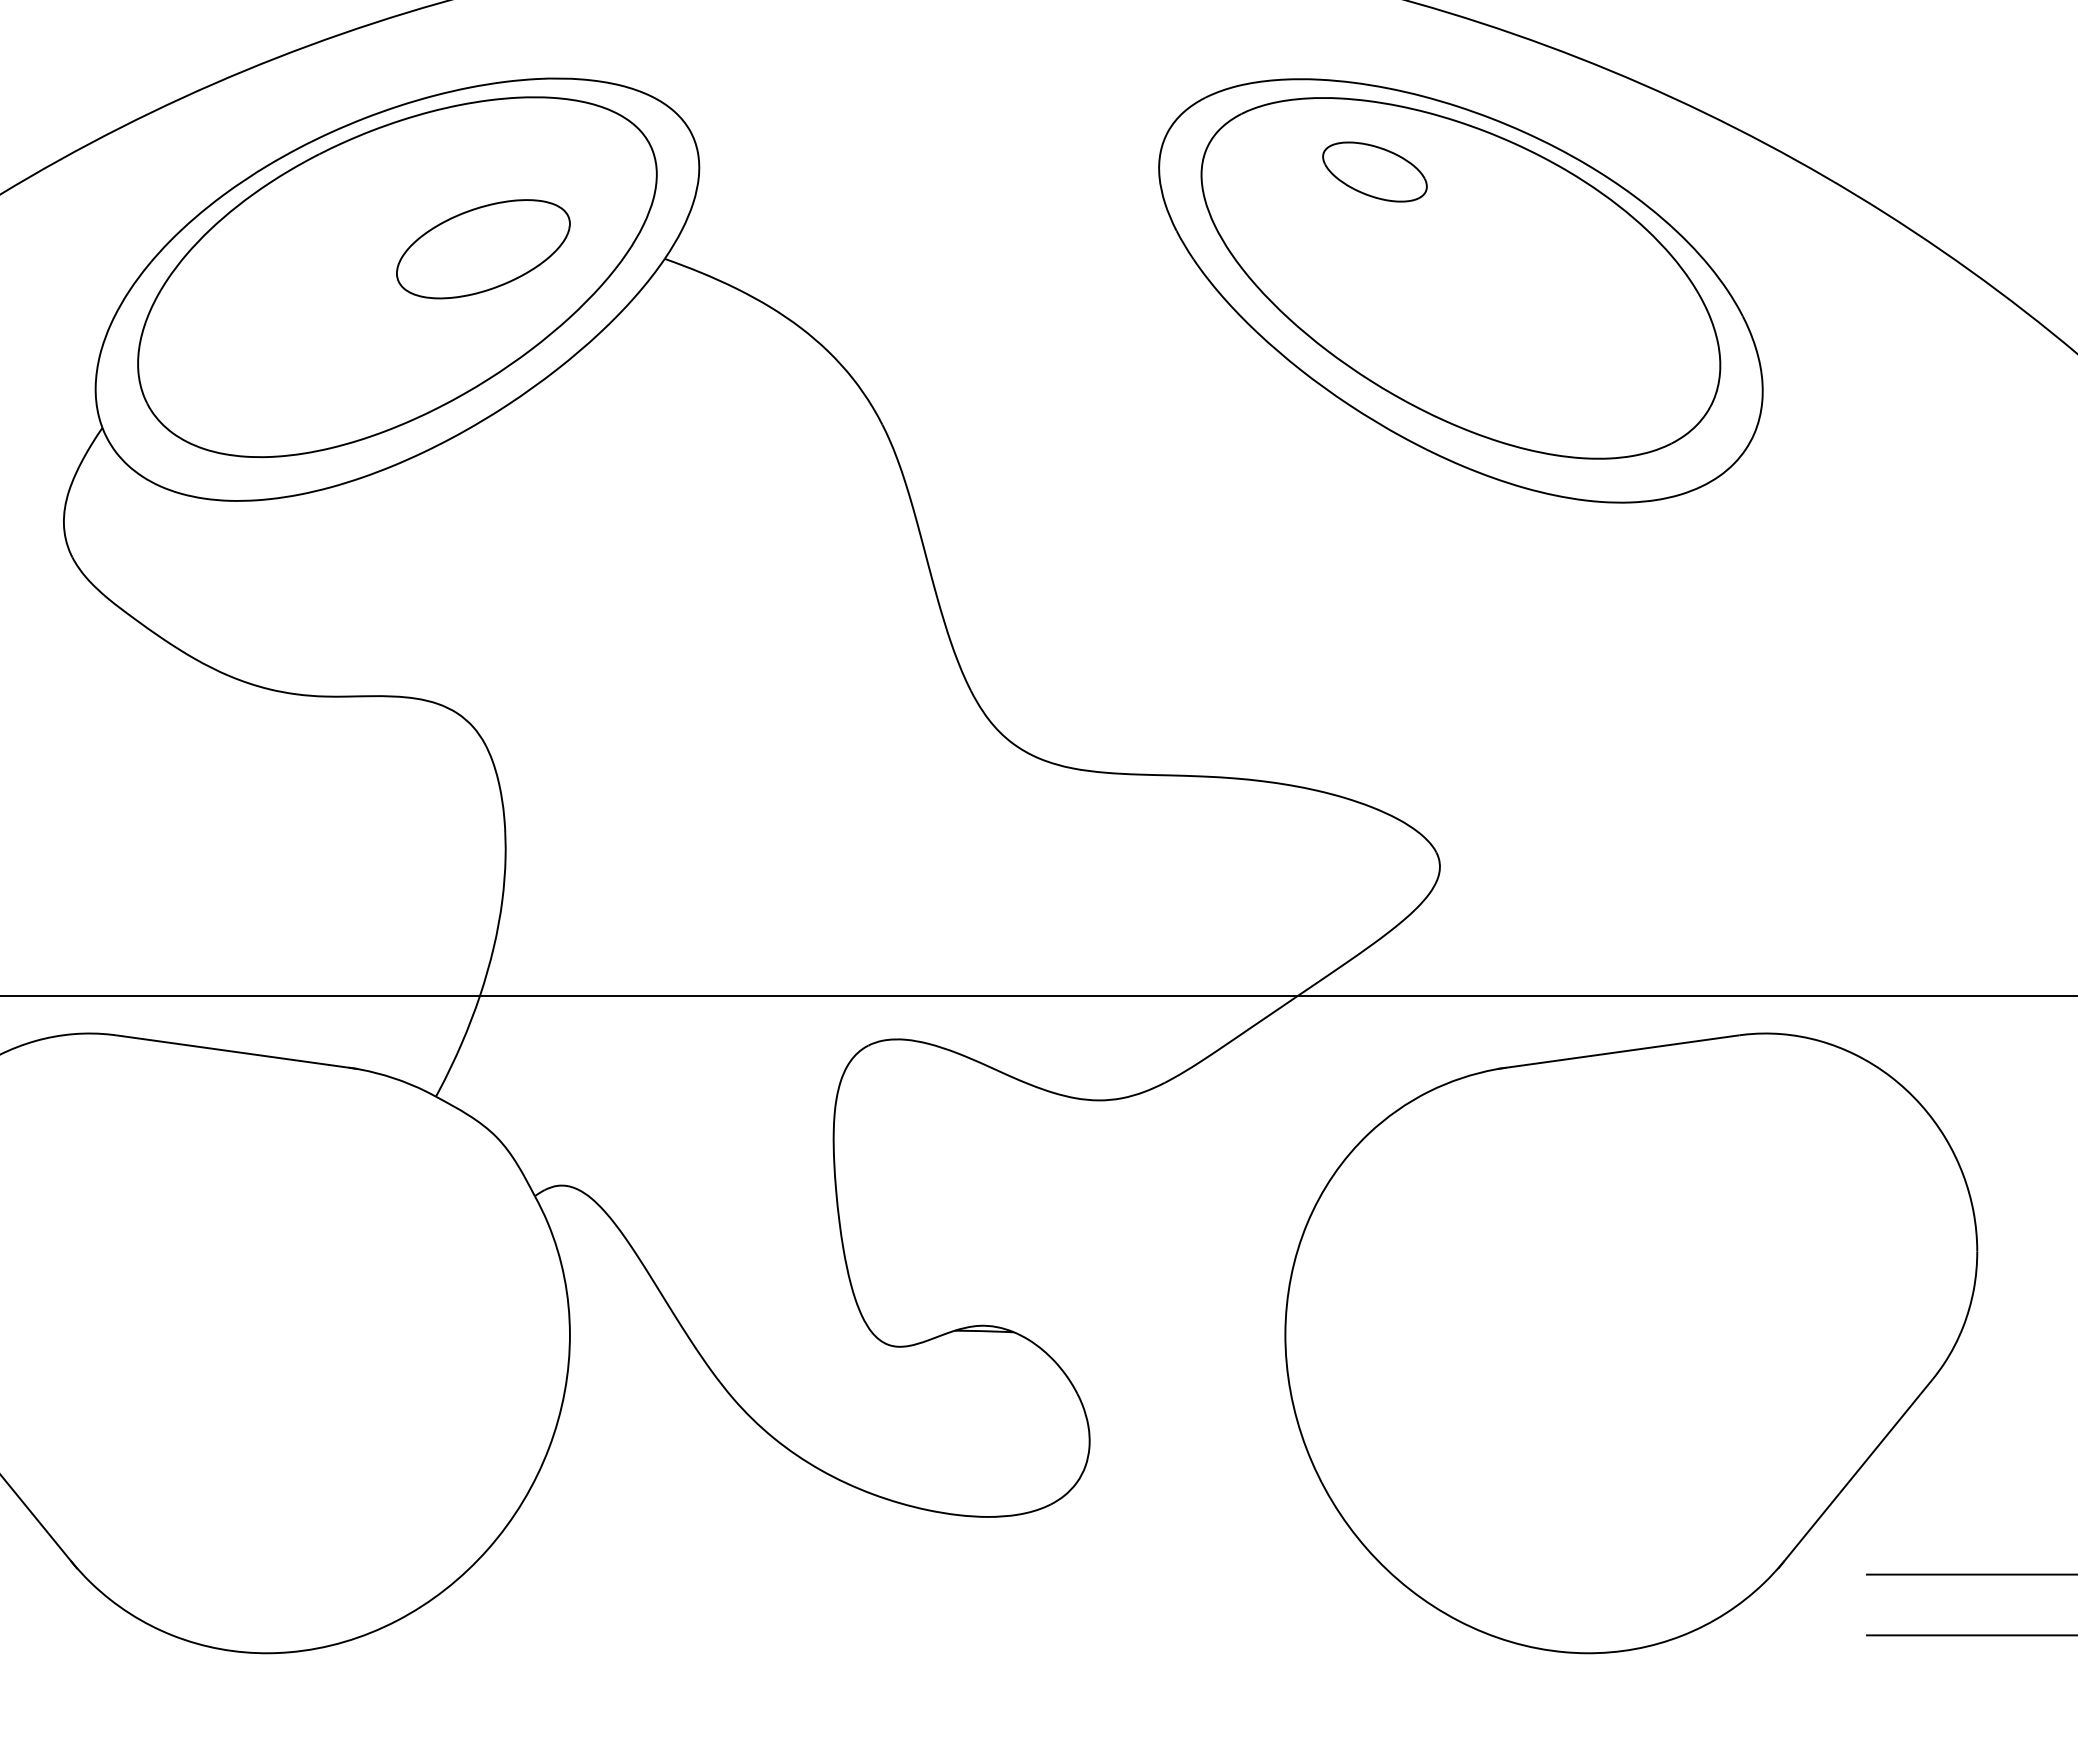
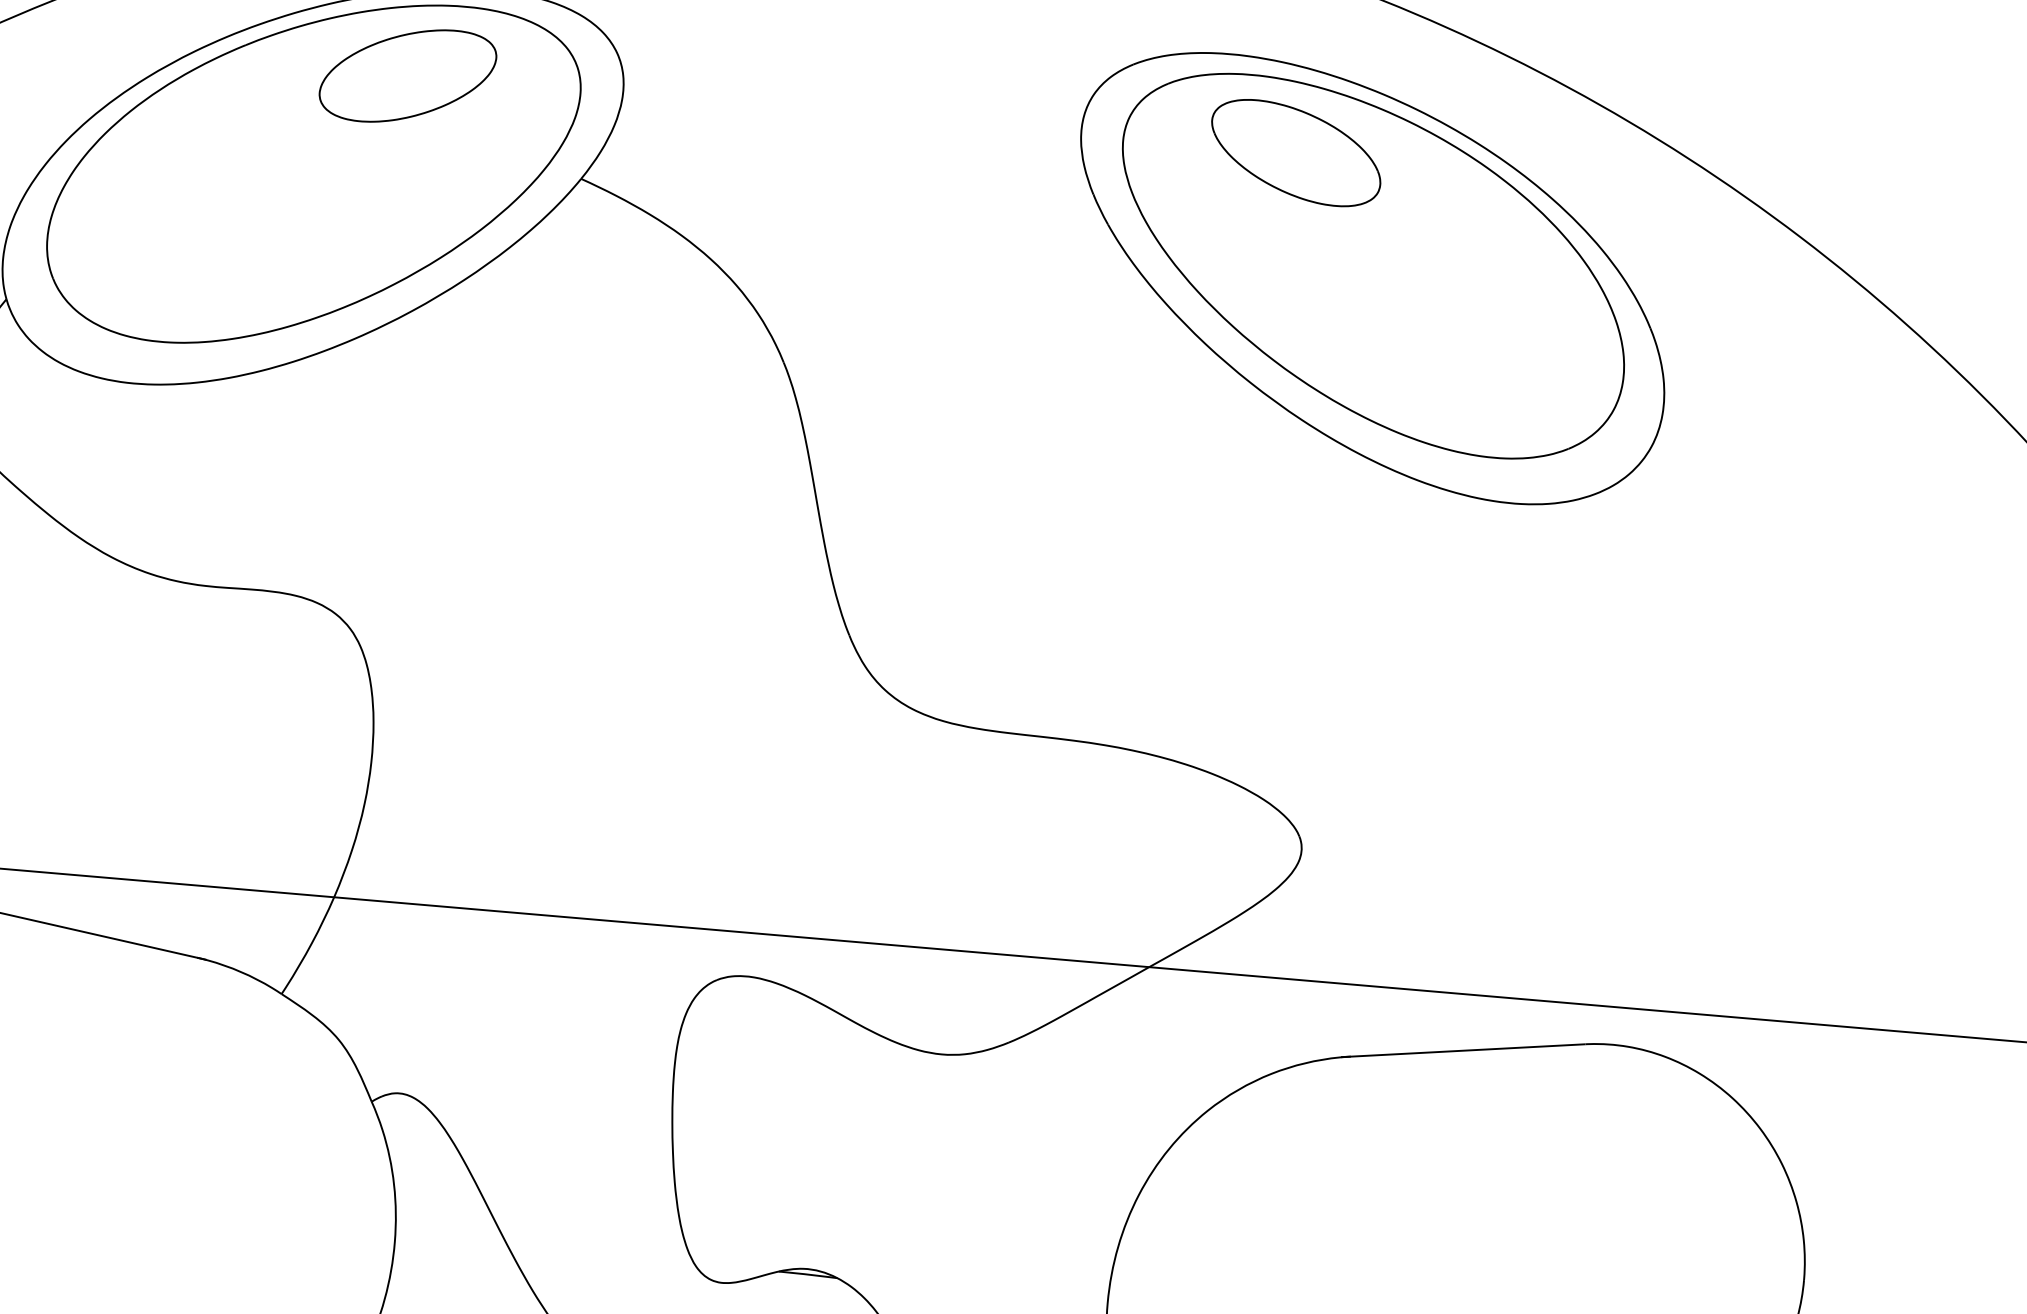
part: (1374, 171) -> (1295, 152), size x1.67
part: (483, 249) -> (408, 76), moved

